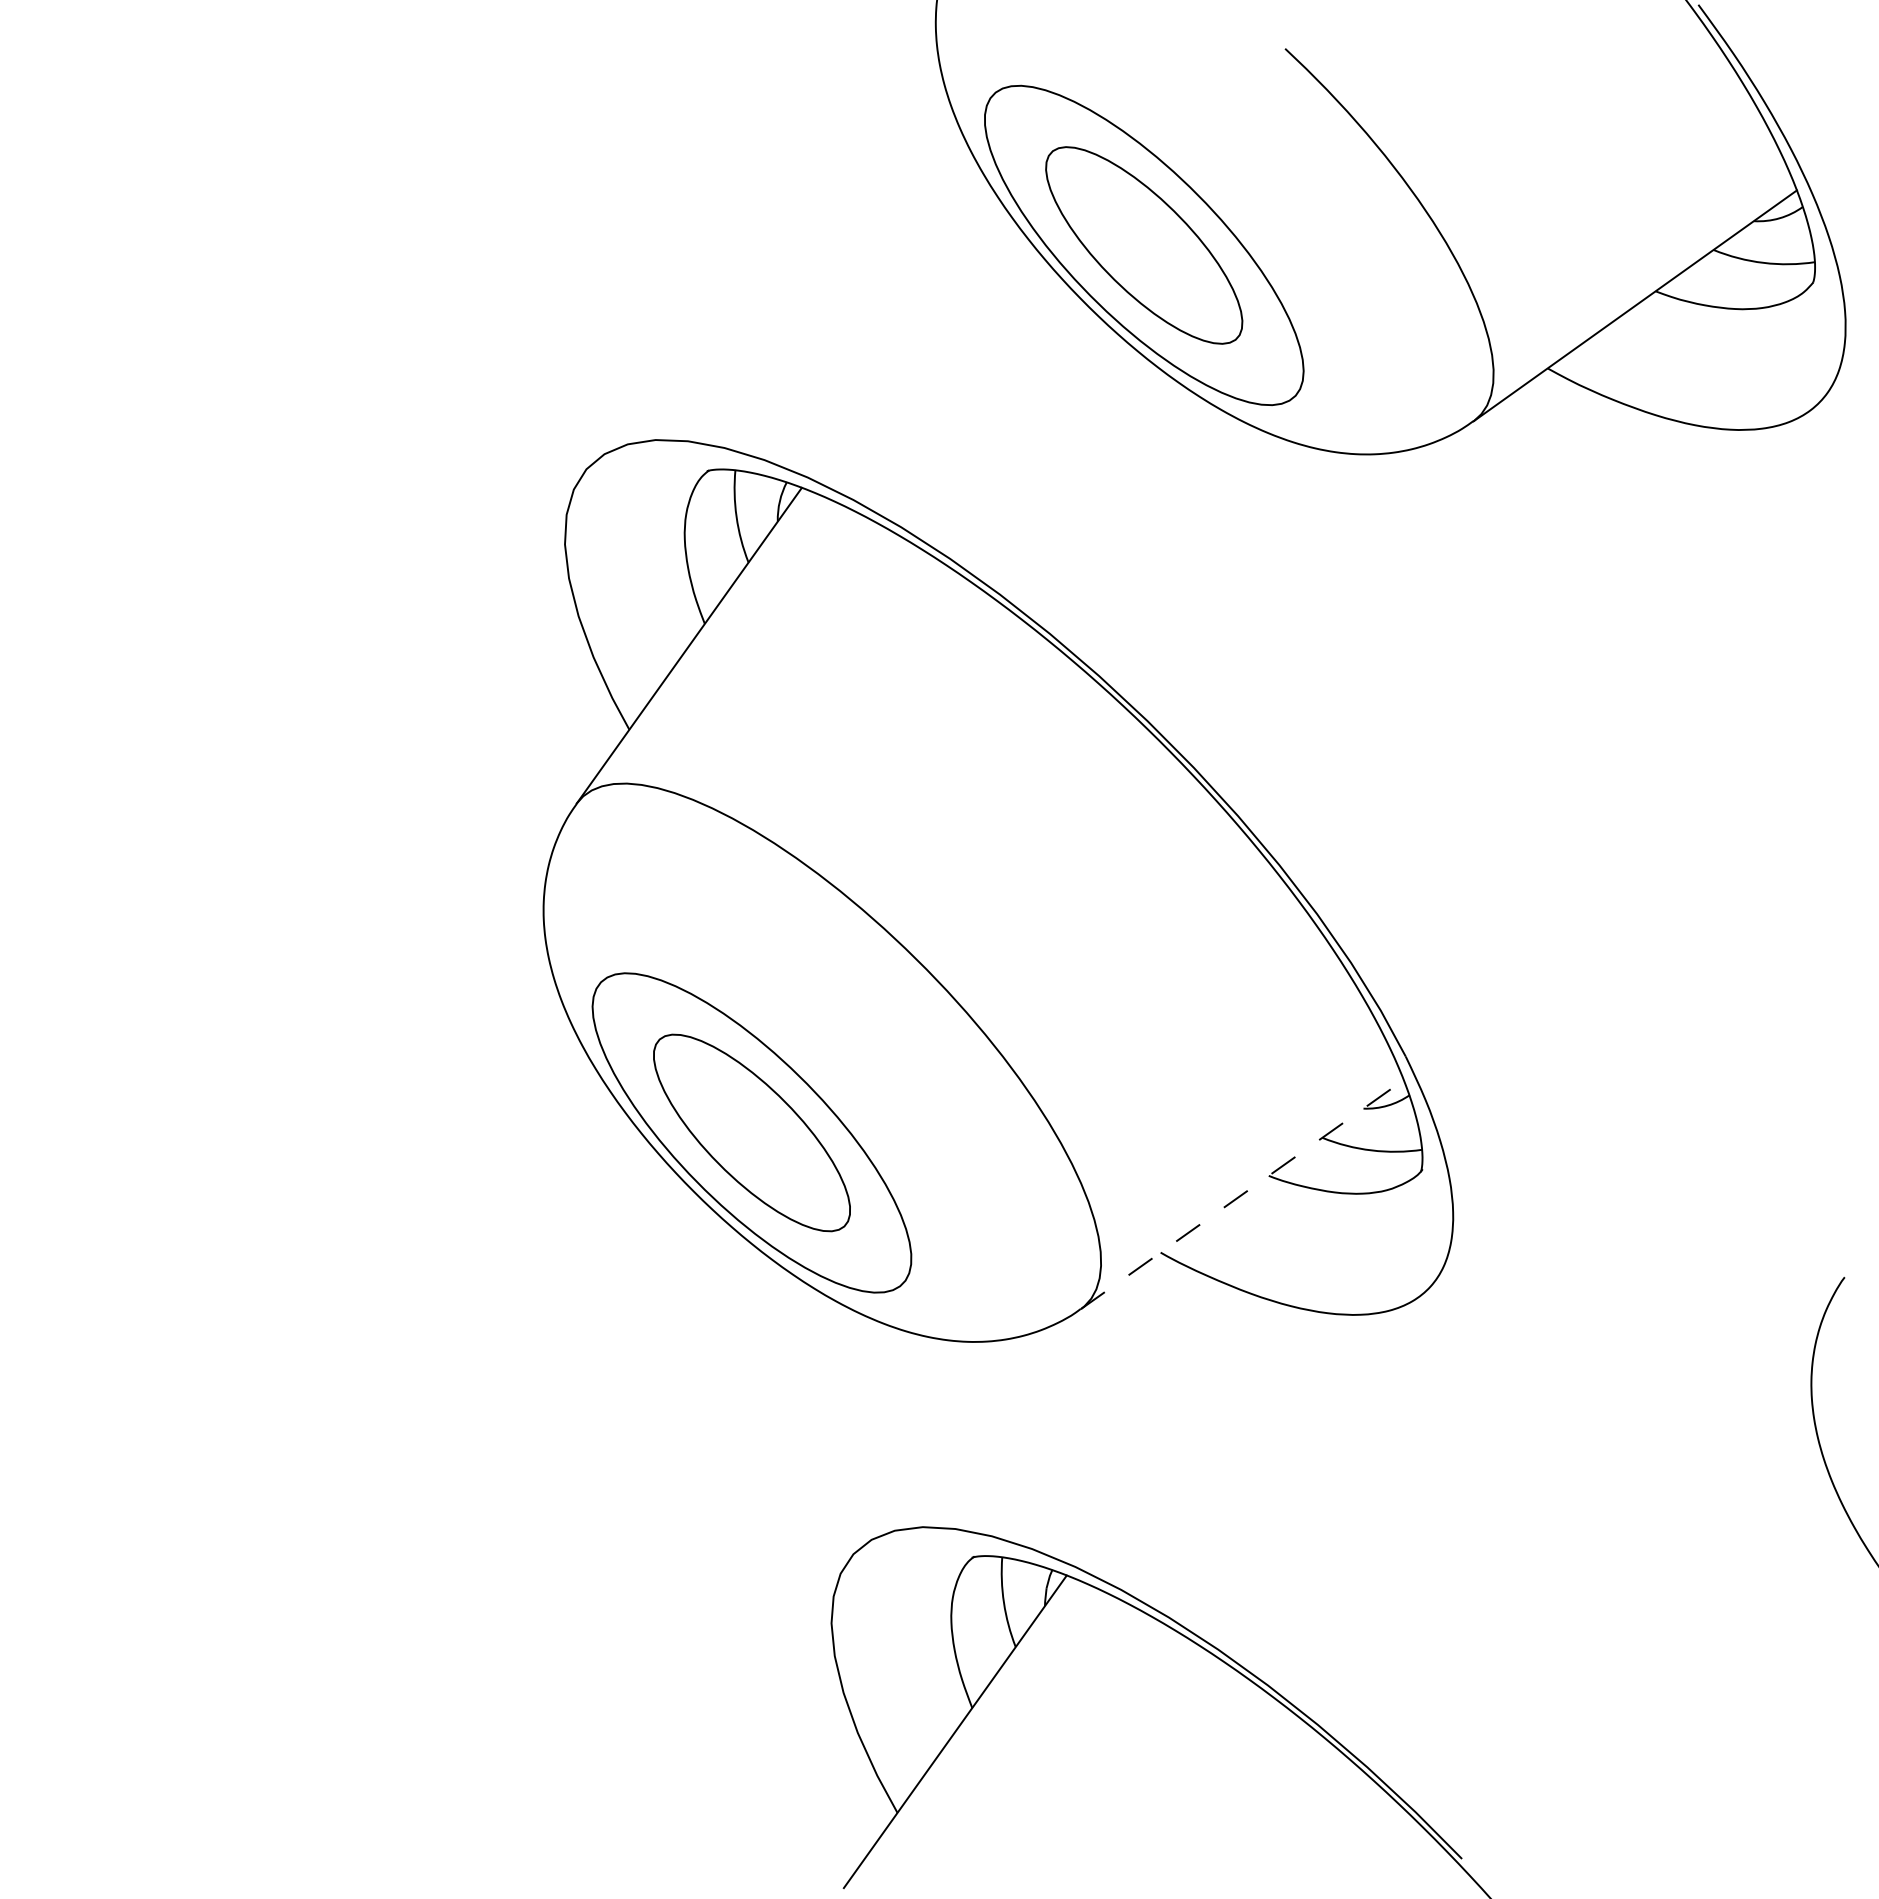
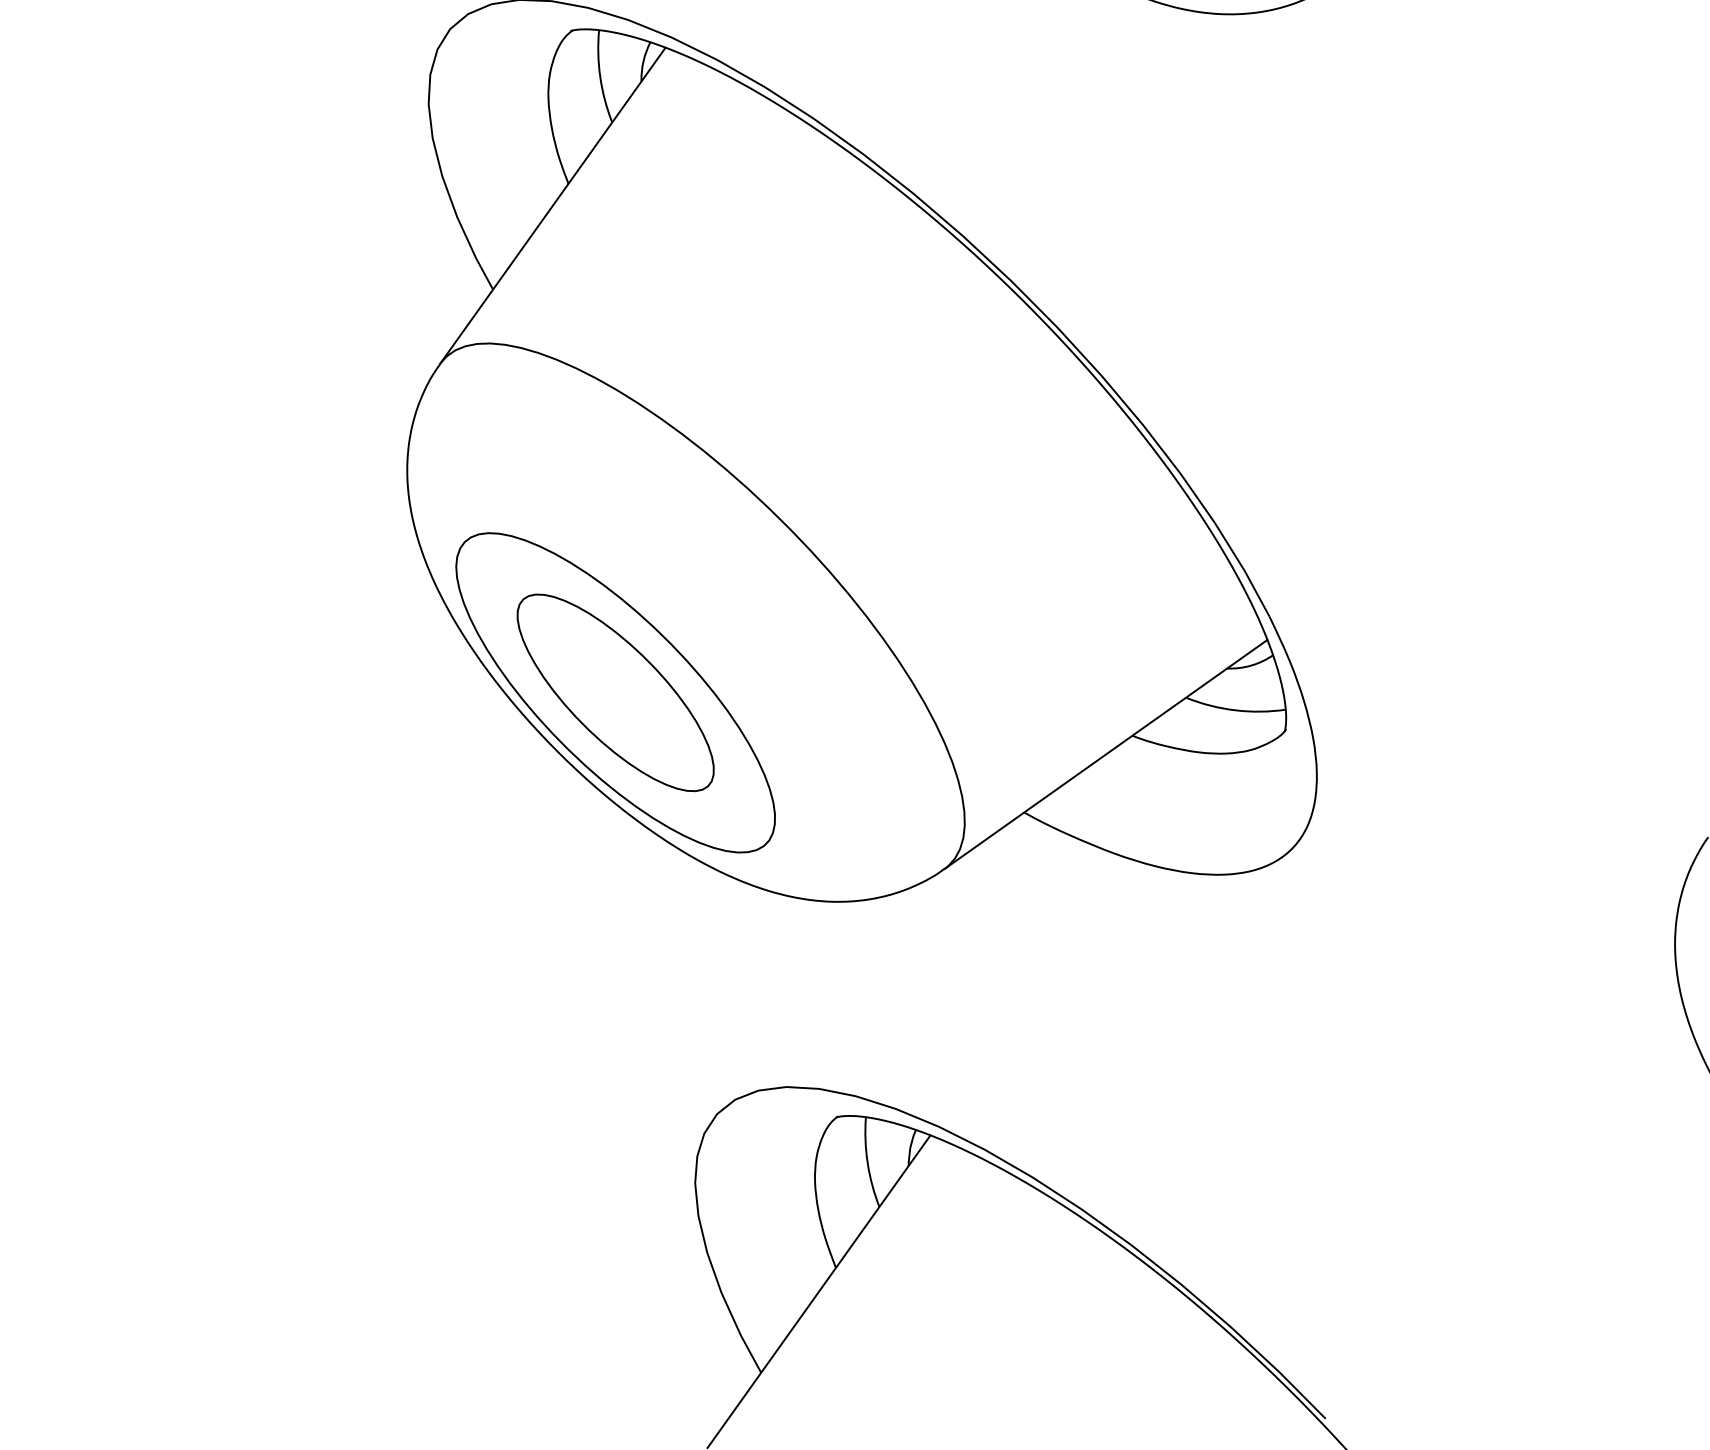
line: (1242, 1194) -> (1106, 754), dashed -> solid

